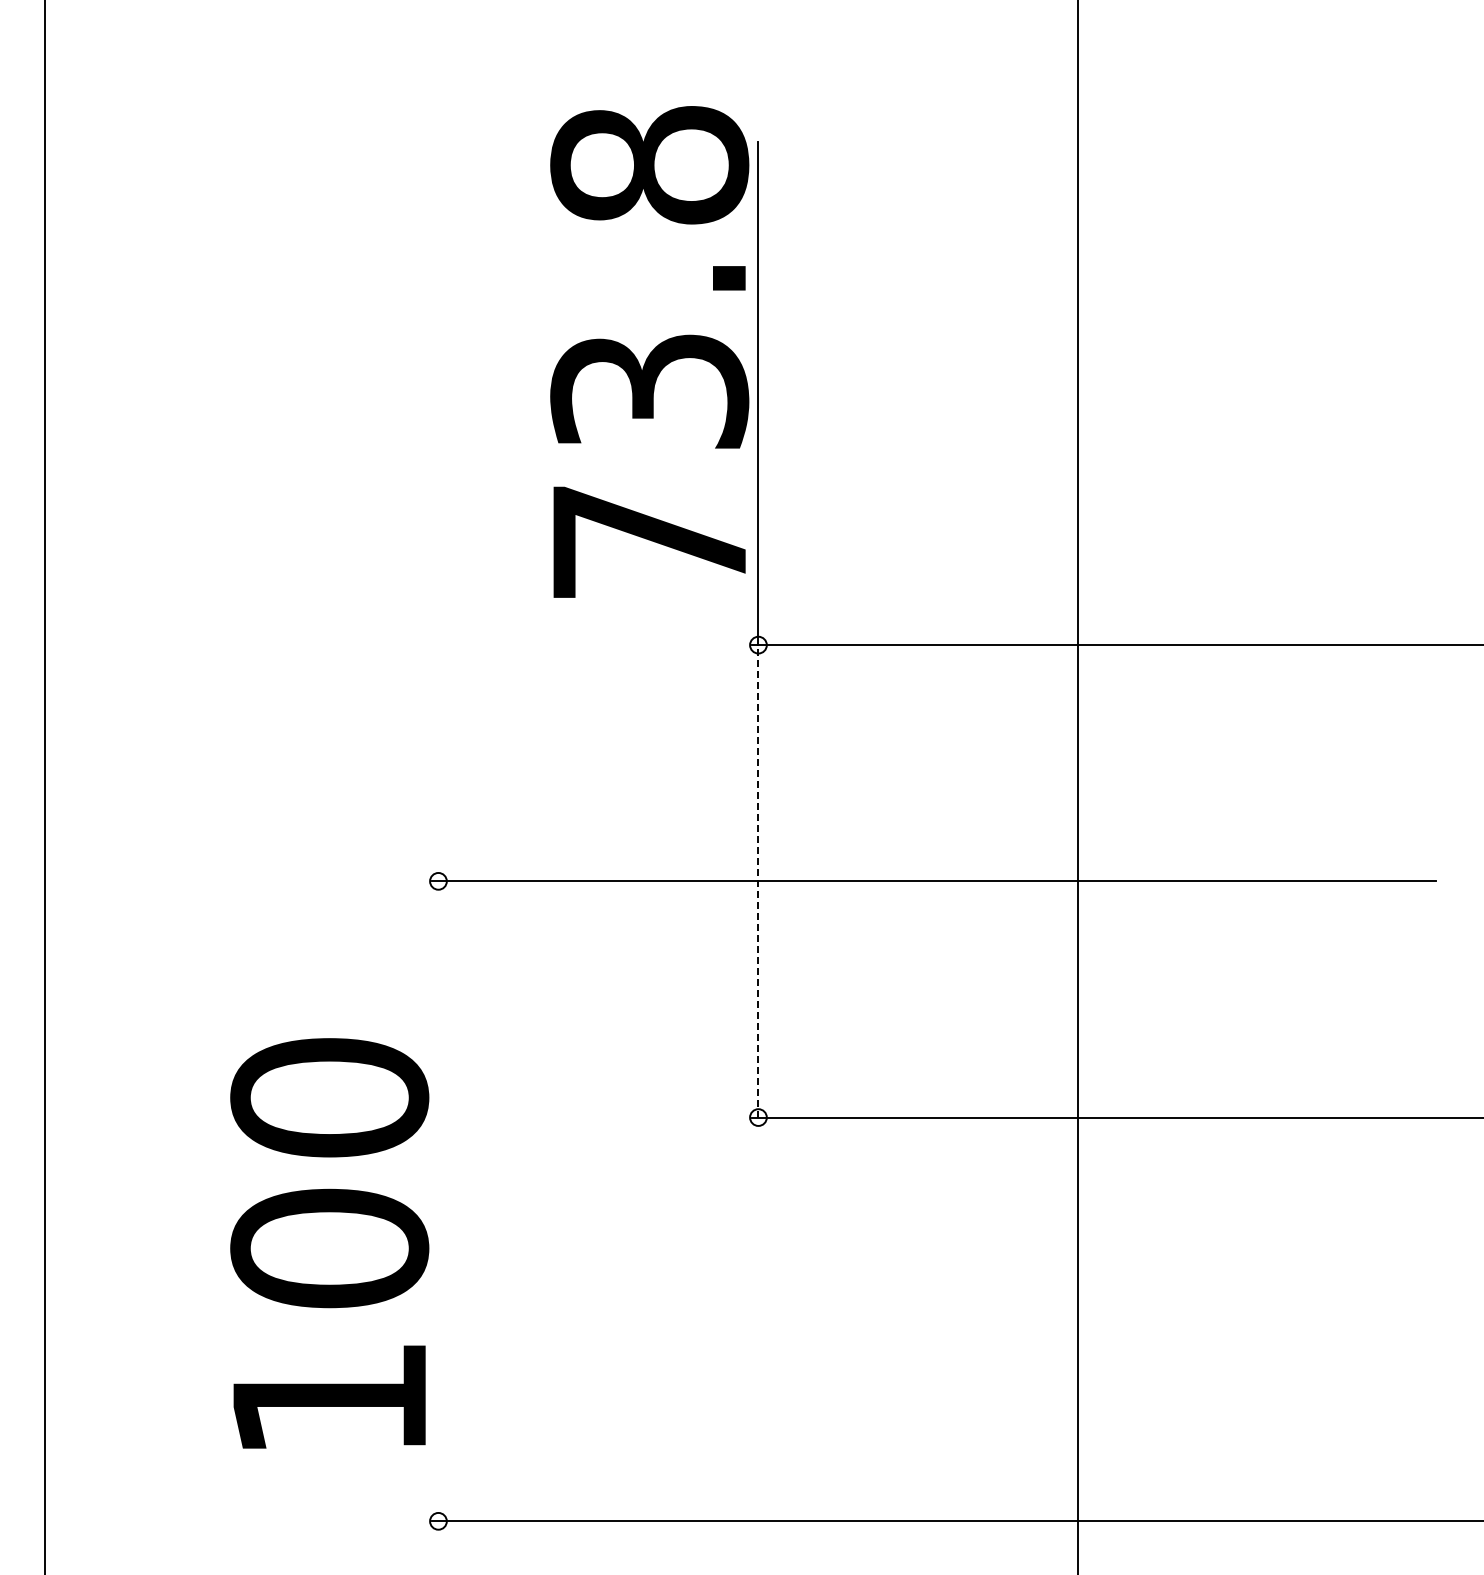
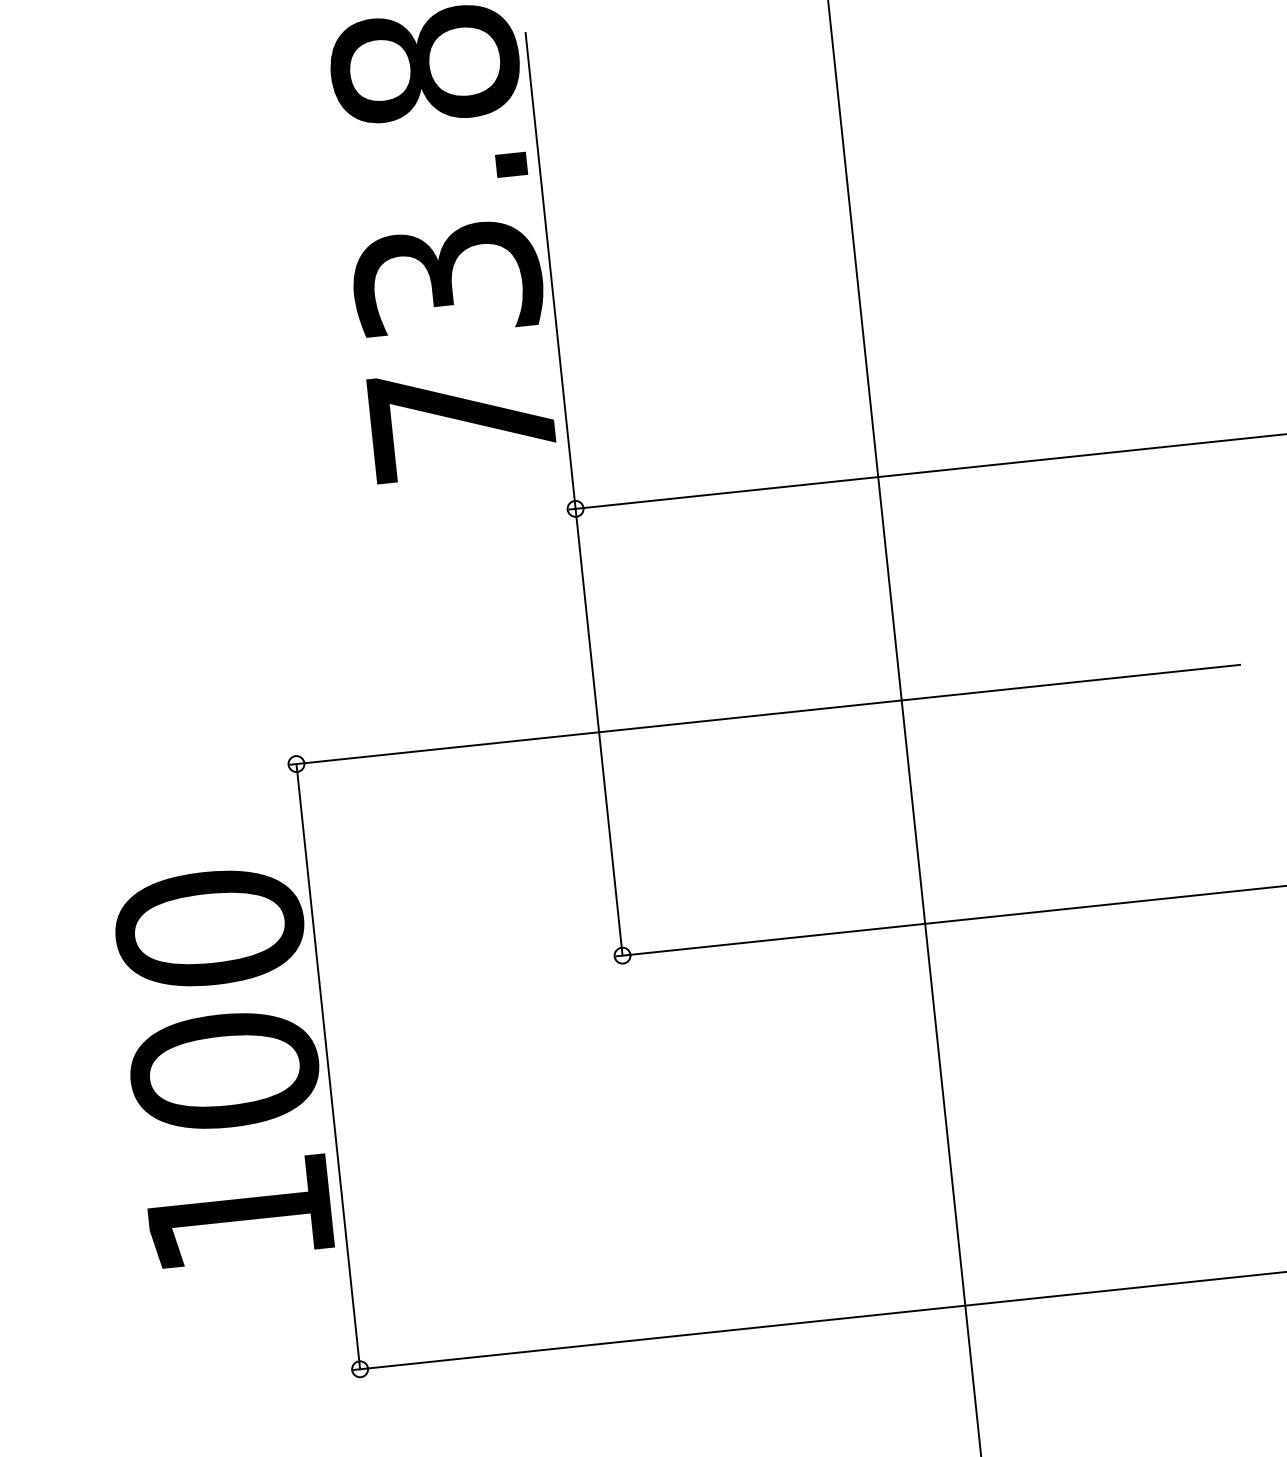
line: (758, 880) -> (599, 731), dashed -> solid
line: (438, 1201) -> (328, 1066), added
text: (329, 1243) -> (224, 1066), moved

